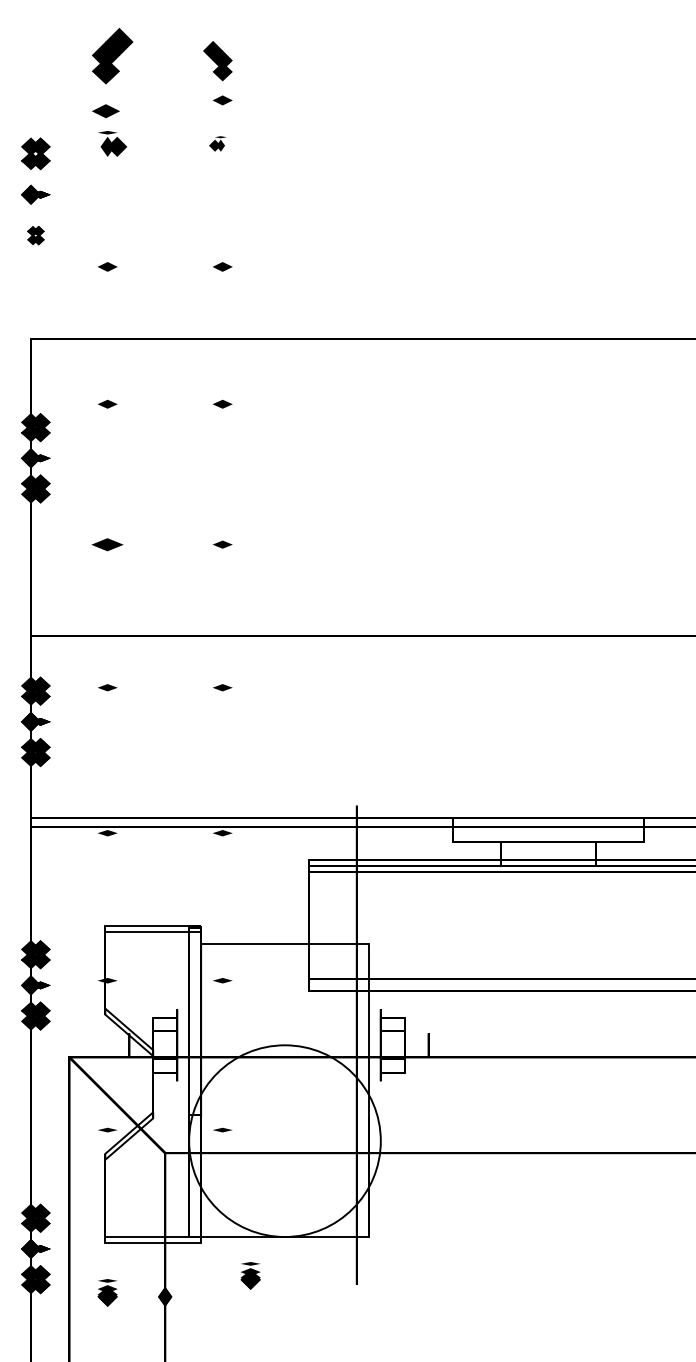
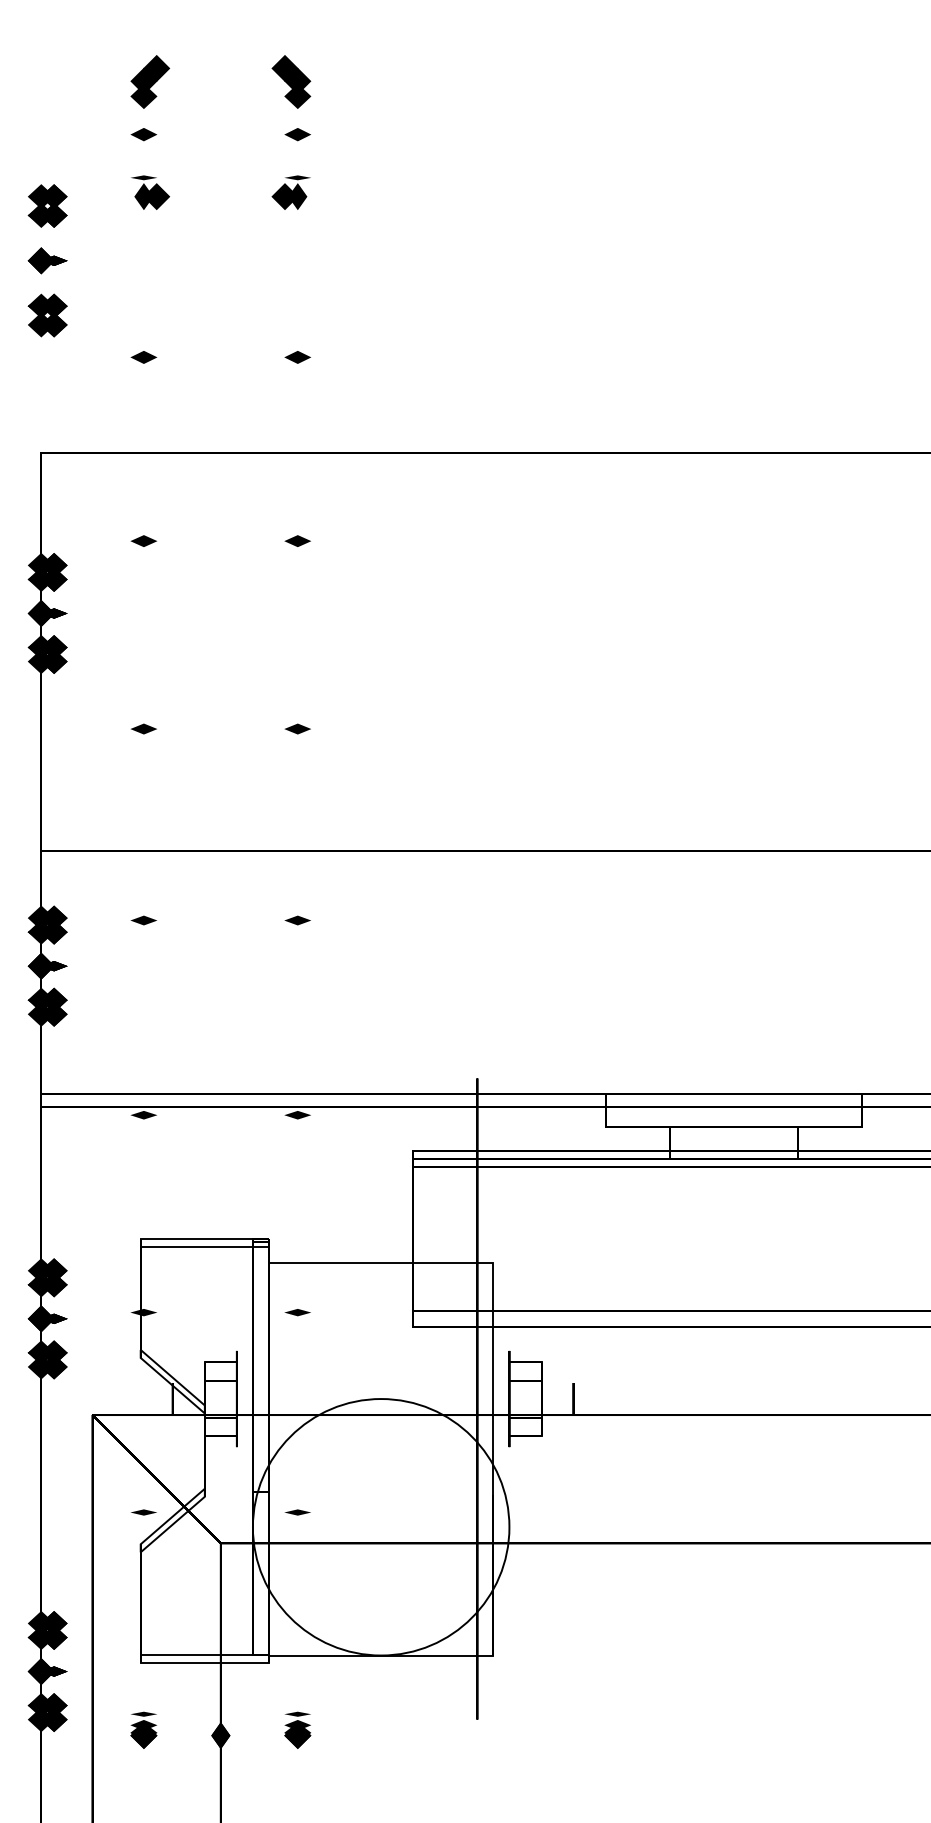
part: (111, 73) -> (149, 98), size x0.71
part: (217, 143) -> (290, 192), size x1.67
part: (35, 235) -> (47, 315), size x1.67
part: (107, 544) -> (143, 728), size x0.62
part: (250, 1275) -> (297, 1729), moved

